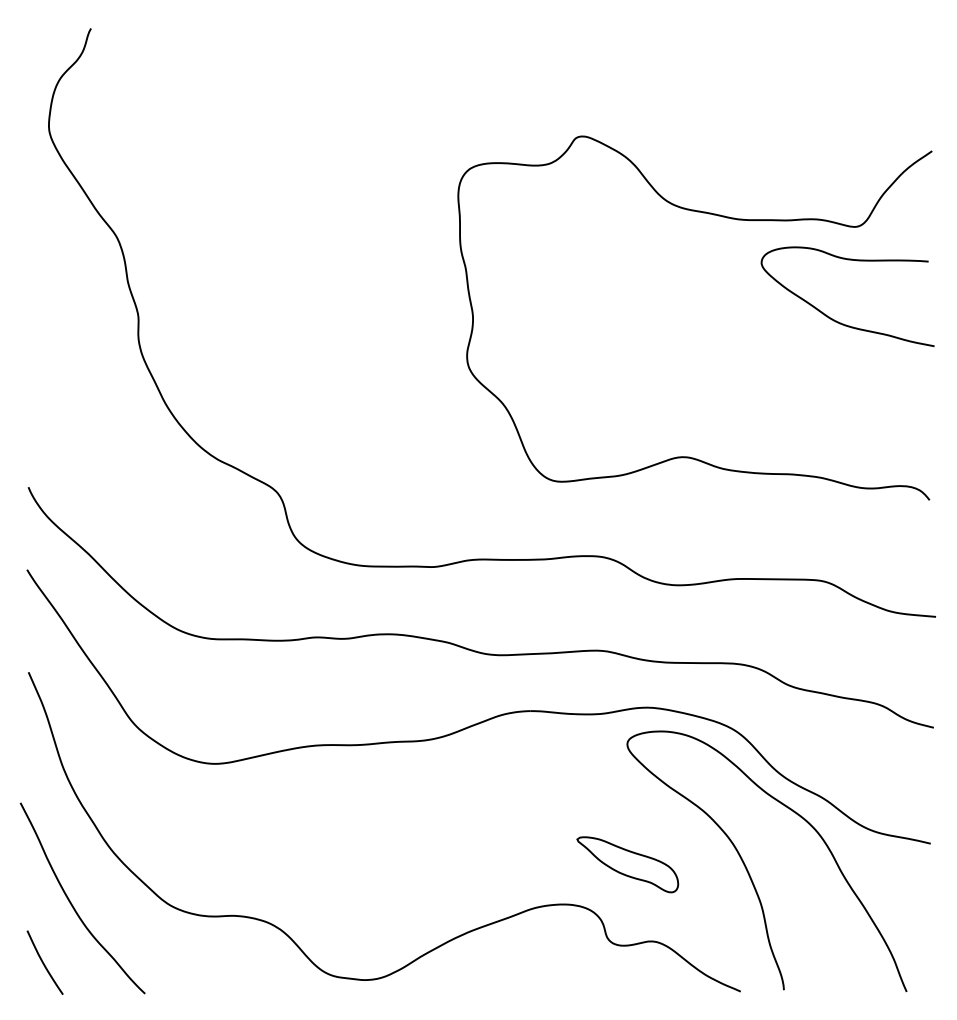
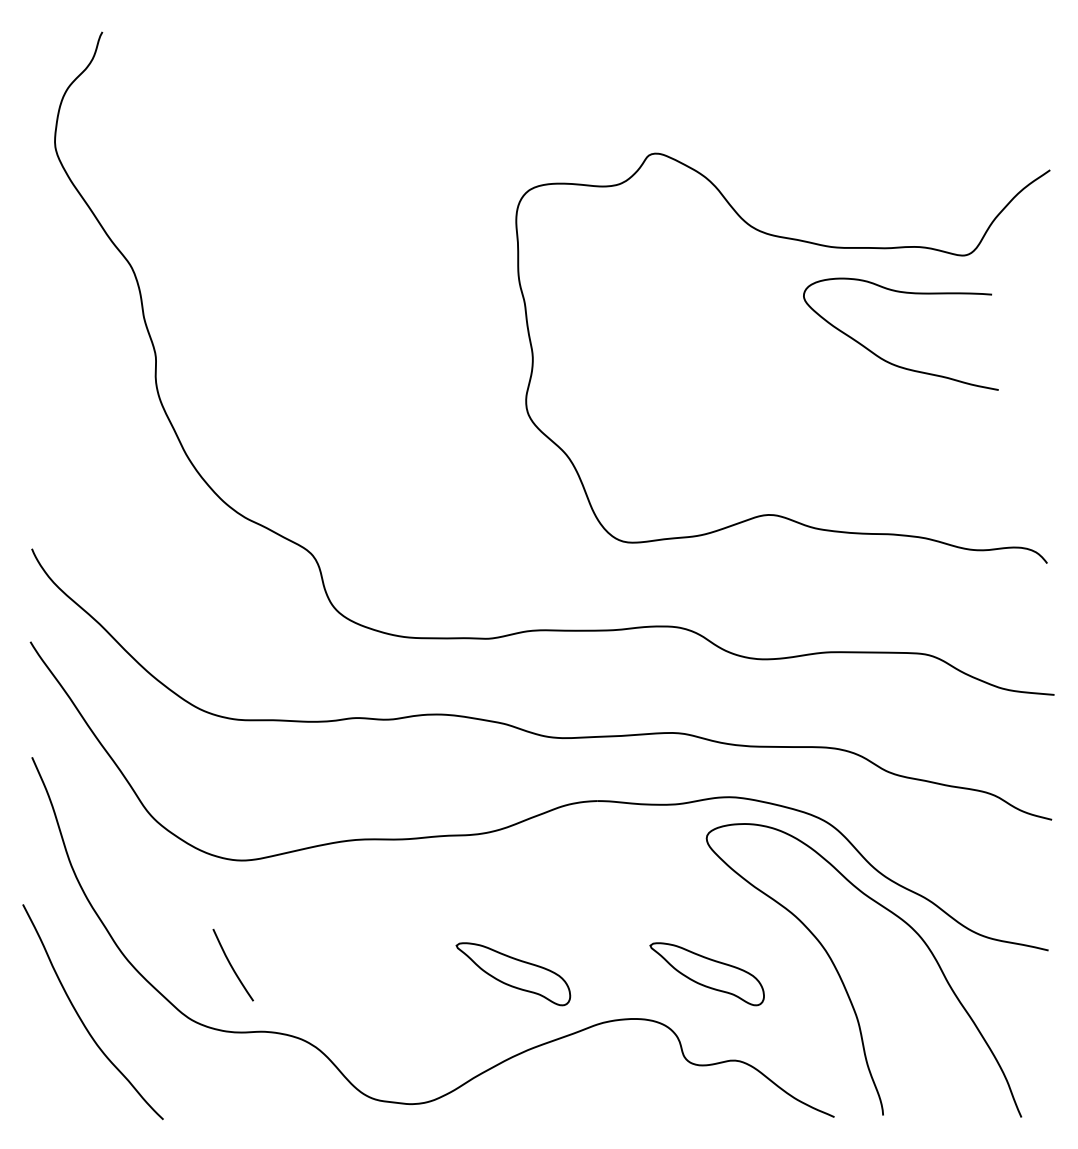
curve: (836, 320) -> (888, 360), moved
part: (455, 864) -> (513, 973), added
curve: (43, 962) -> (231, 964), moved

